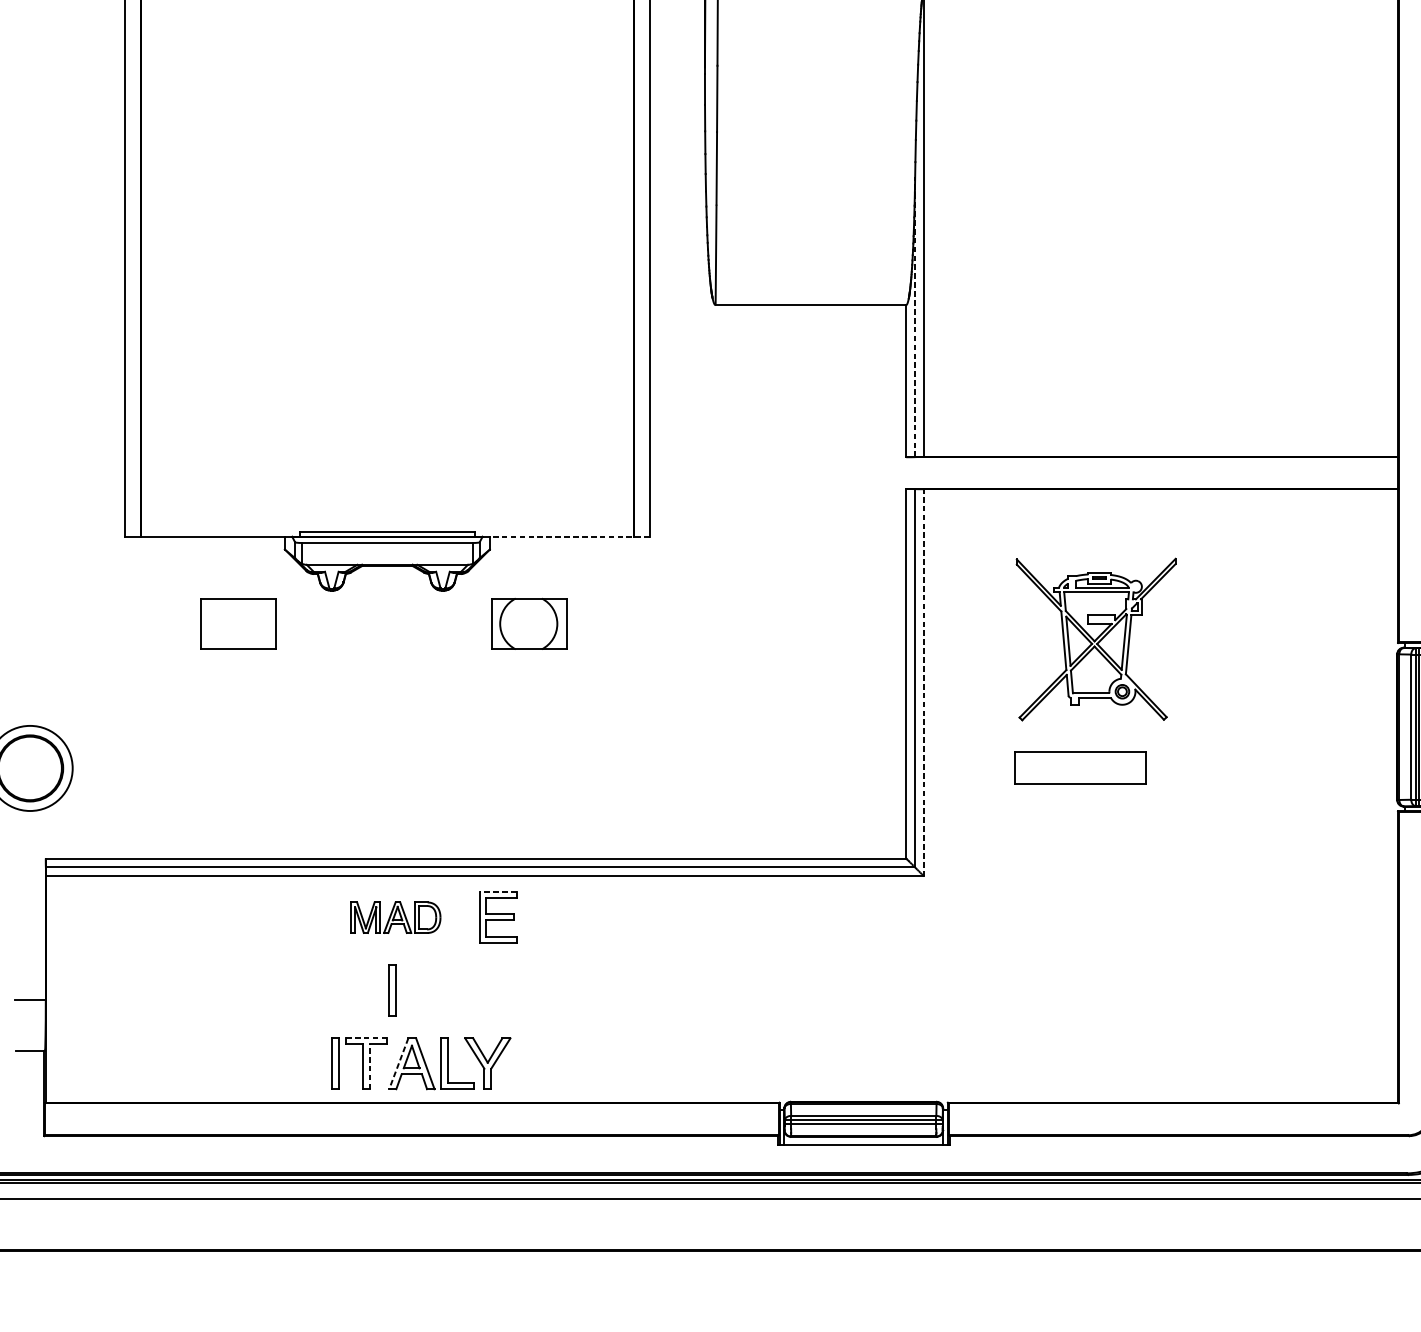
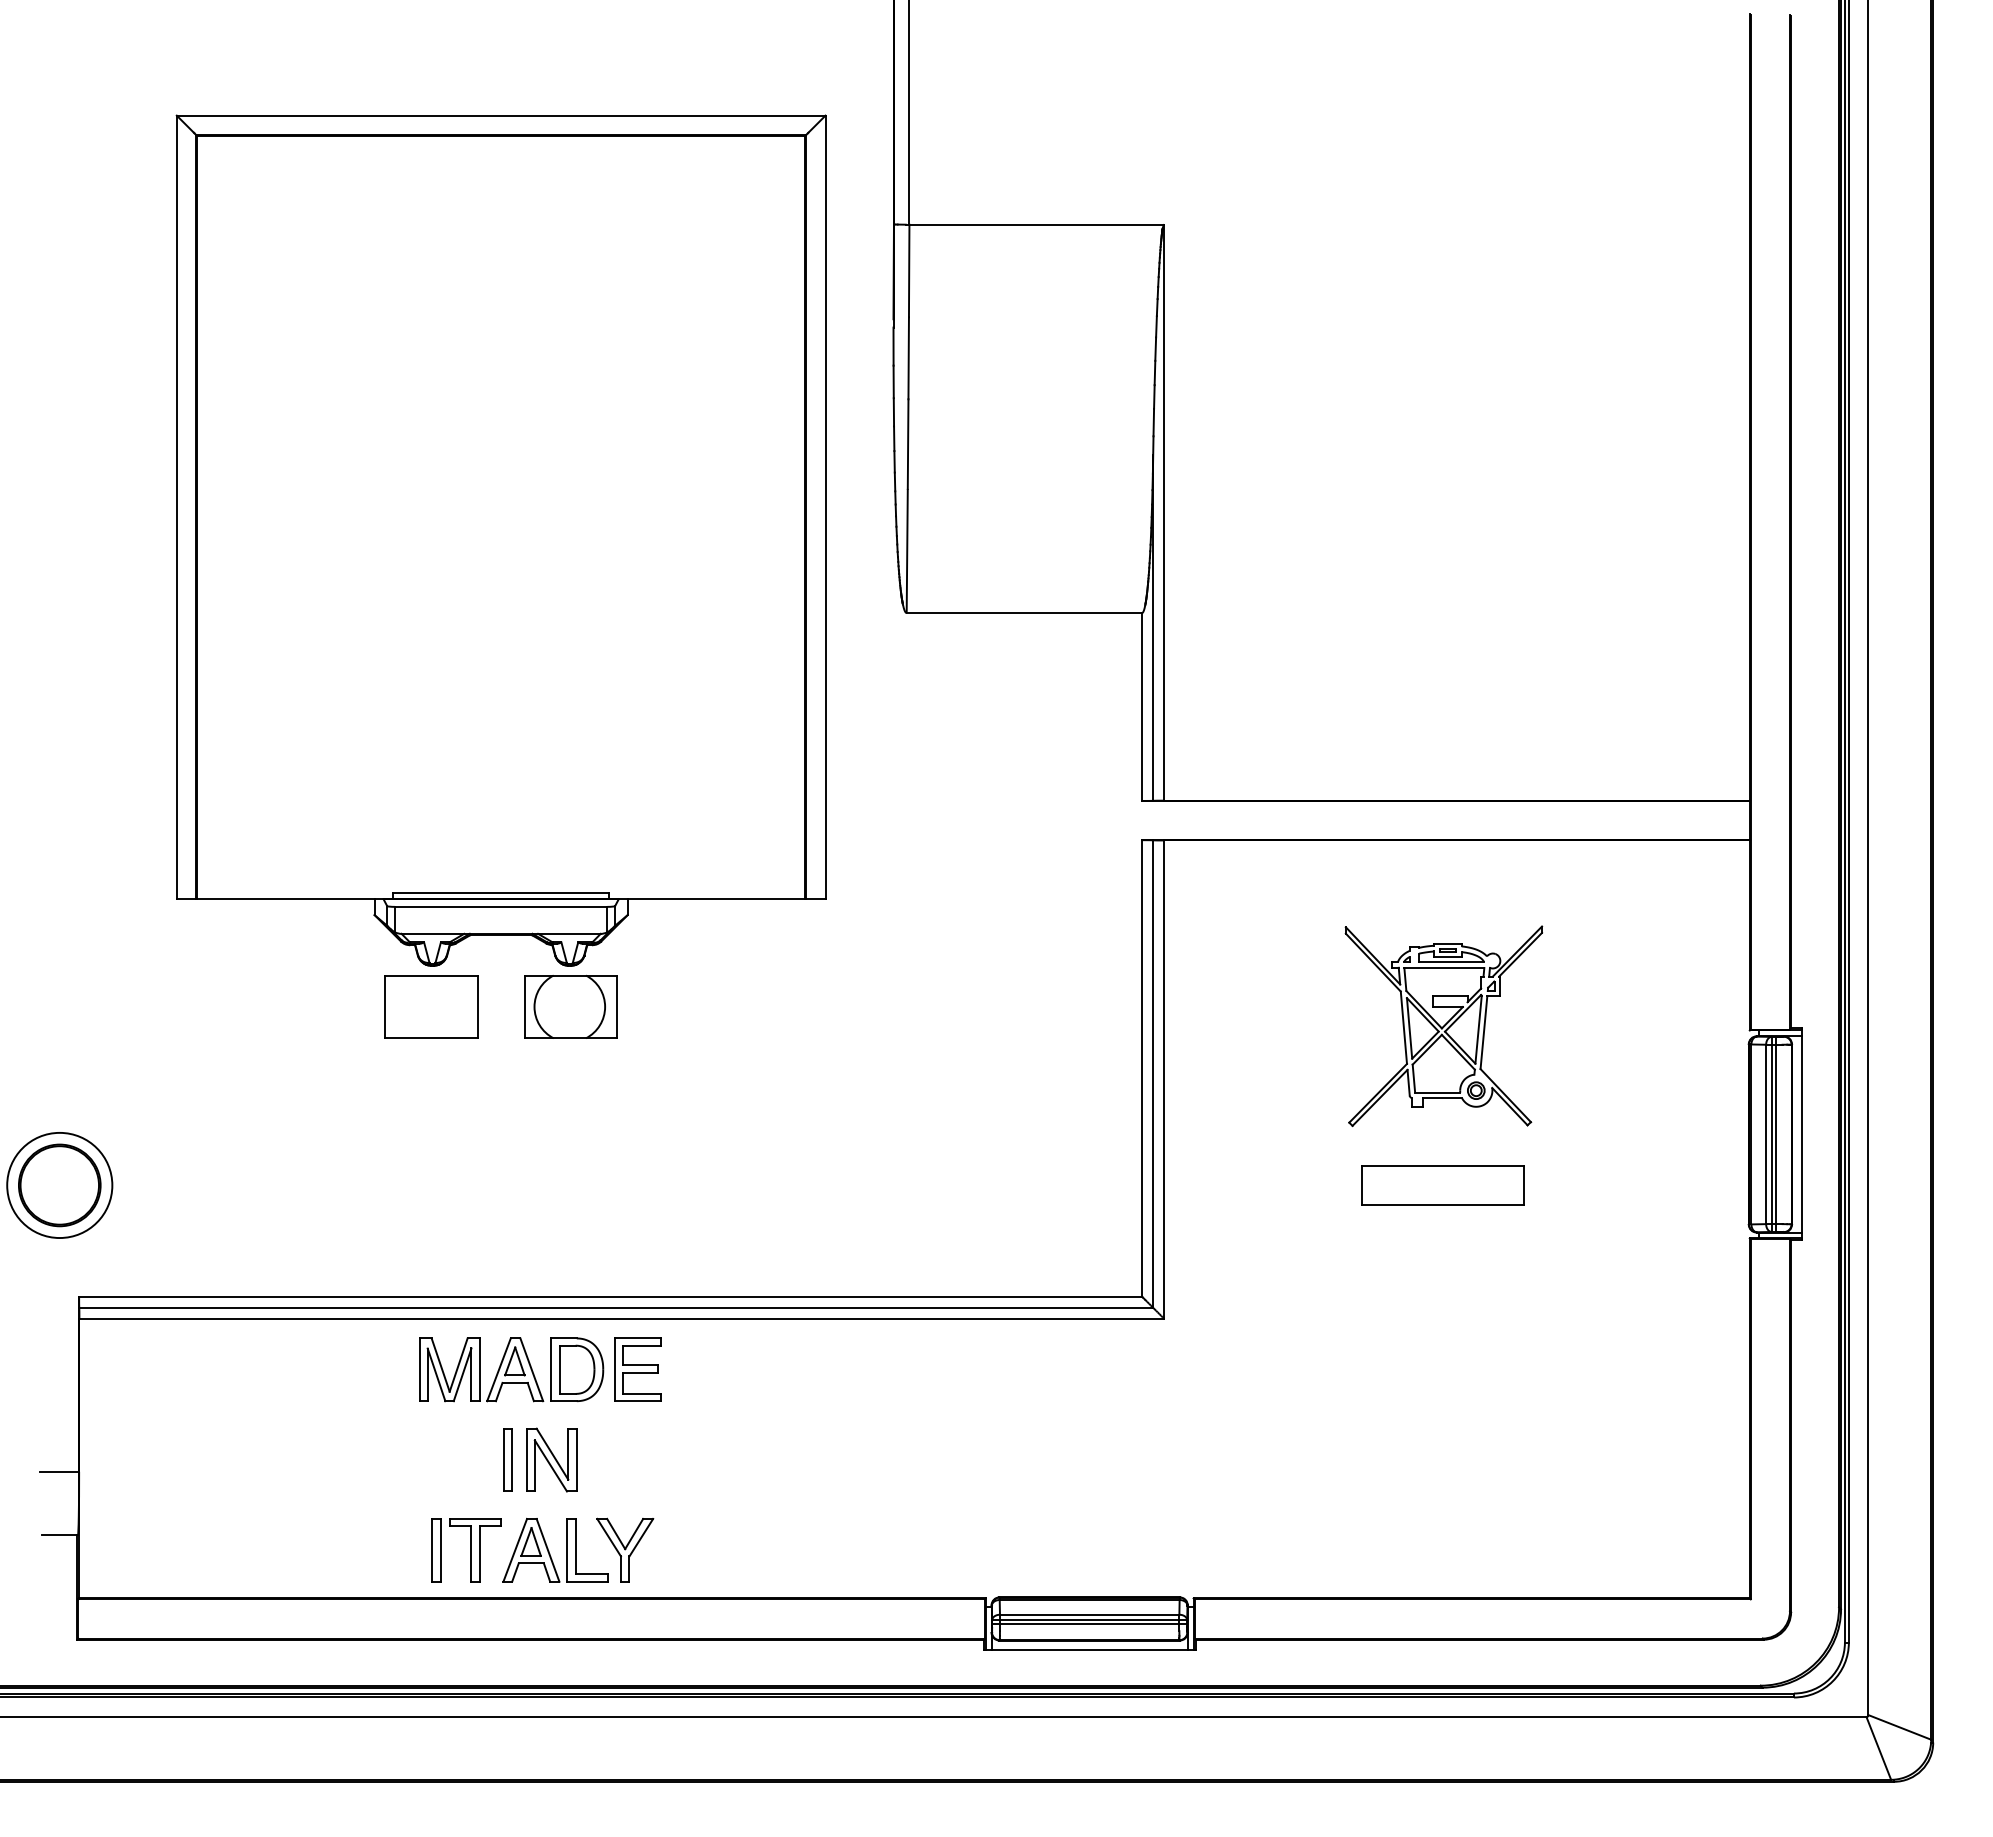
line: (915, 316) -> (1153, 627), dashed -> solid
line: (569, 536) -> (726, 899), dashed -> solid
part: (238, 623) -> (431, 1006), moved
part: (529, 623) -> (570, 1006), moved
part: (1095, 639) -> (1443, 1026), moved
line: (924, 682) -> (1164, 1079), dashed -> solid
part: (1080, 768) -> (1442, 1185), moved
line: (497, 892) -> (637, 1338), dashed -> solid
part: (395, 917) -> (511, 1369), size x1.67
part: (428, 990) -> (551, 1459), added
line: (366, 1038) -> (475, 1518), dashed -> solid
line: (399, 1063) -> (515, 1550), dashed -> solid
line: (369, 1067) -> (479, 1554), dashed -> solid

